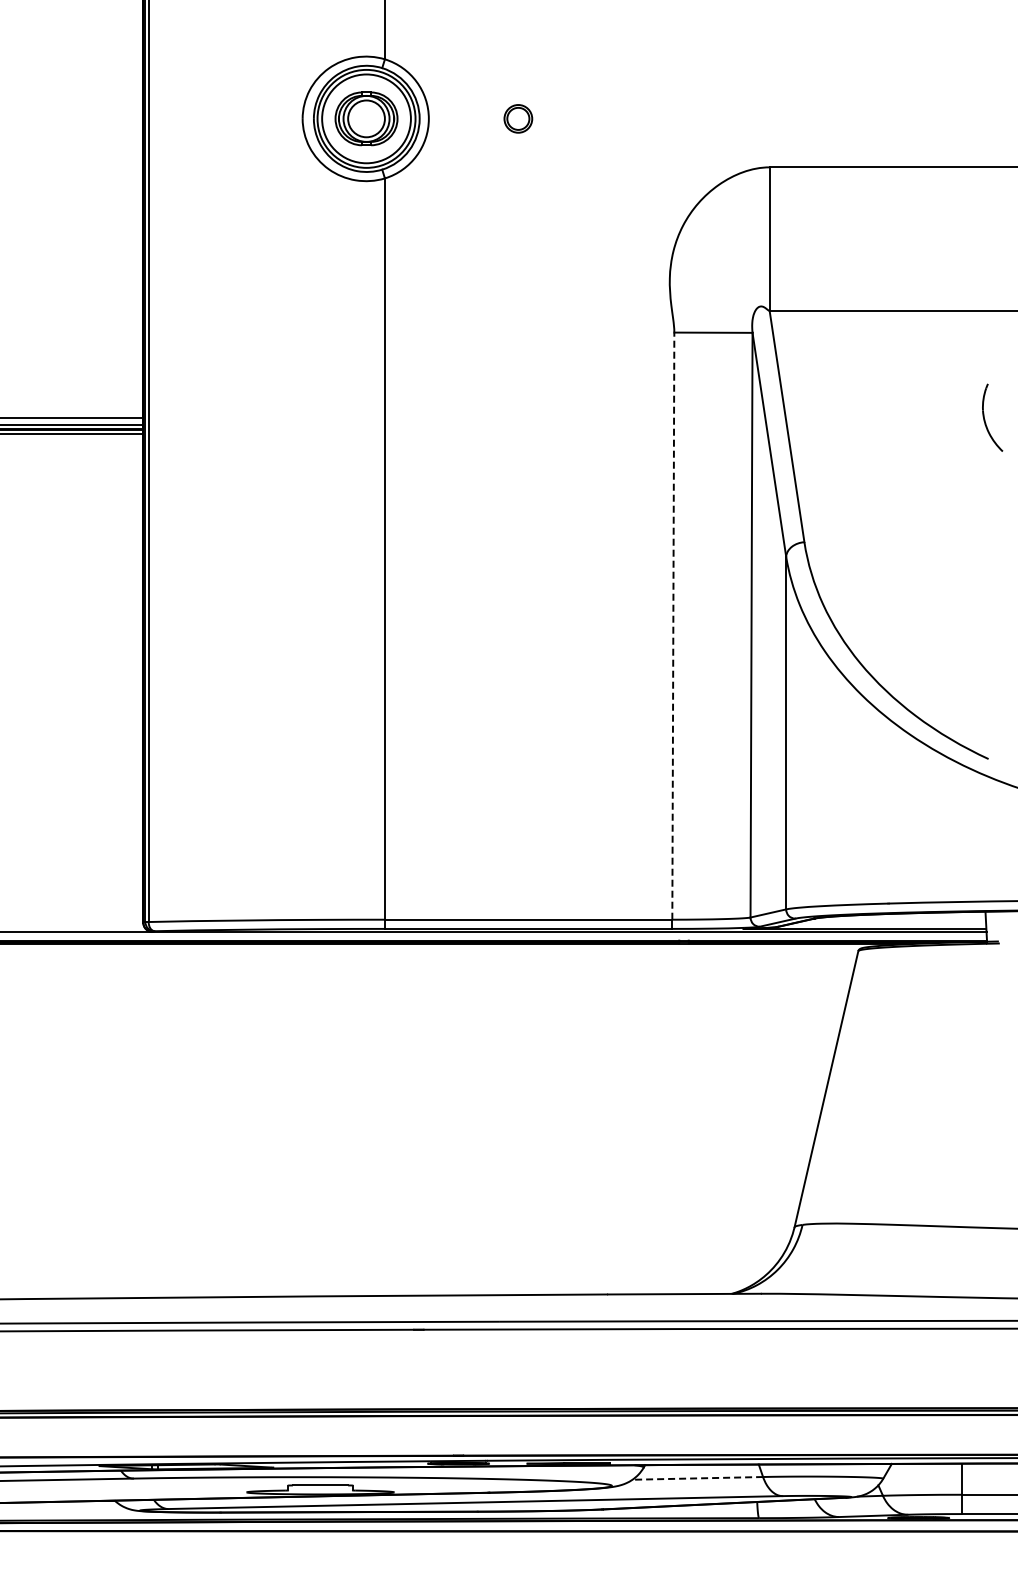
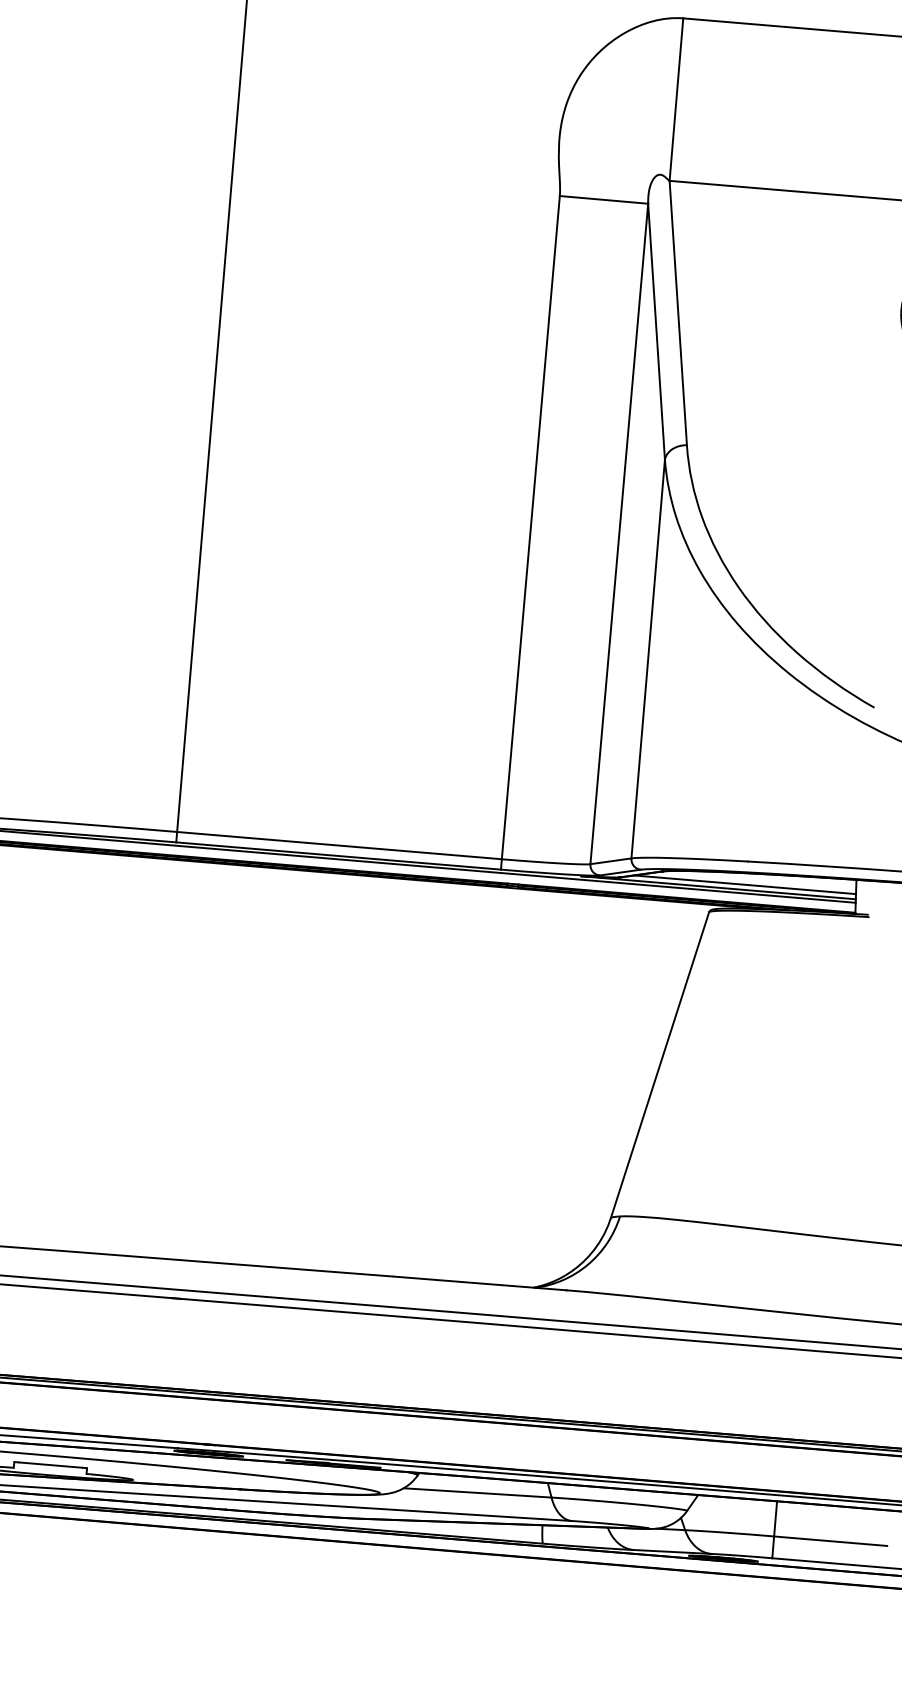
line: (673, 626) -> (531, 528), dashed -> solid
line: (887, 924) -> (744, 885), added
line: (697, 1478) -> (477, 1493), dashed -> solid

